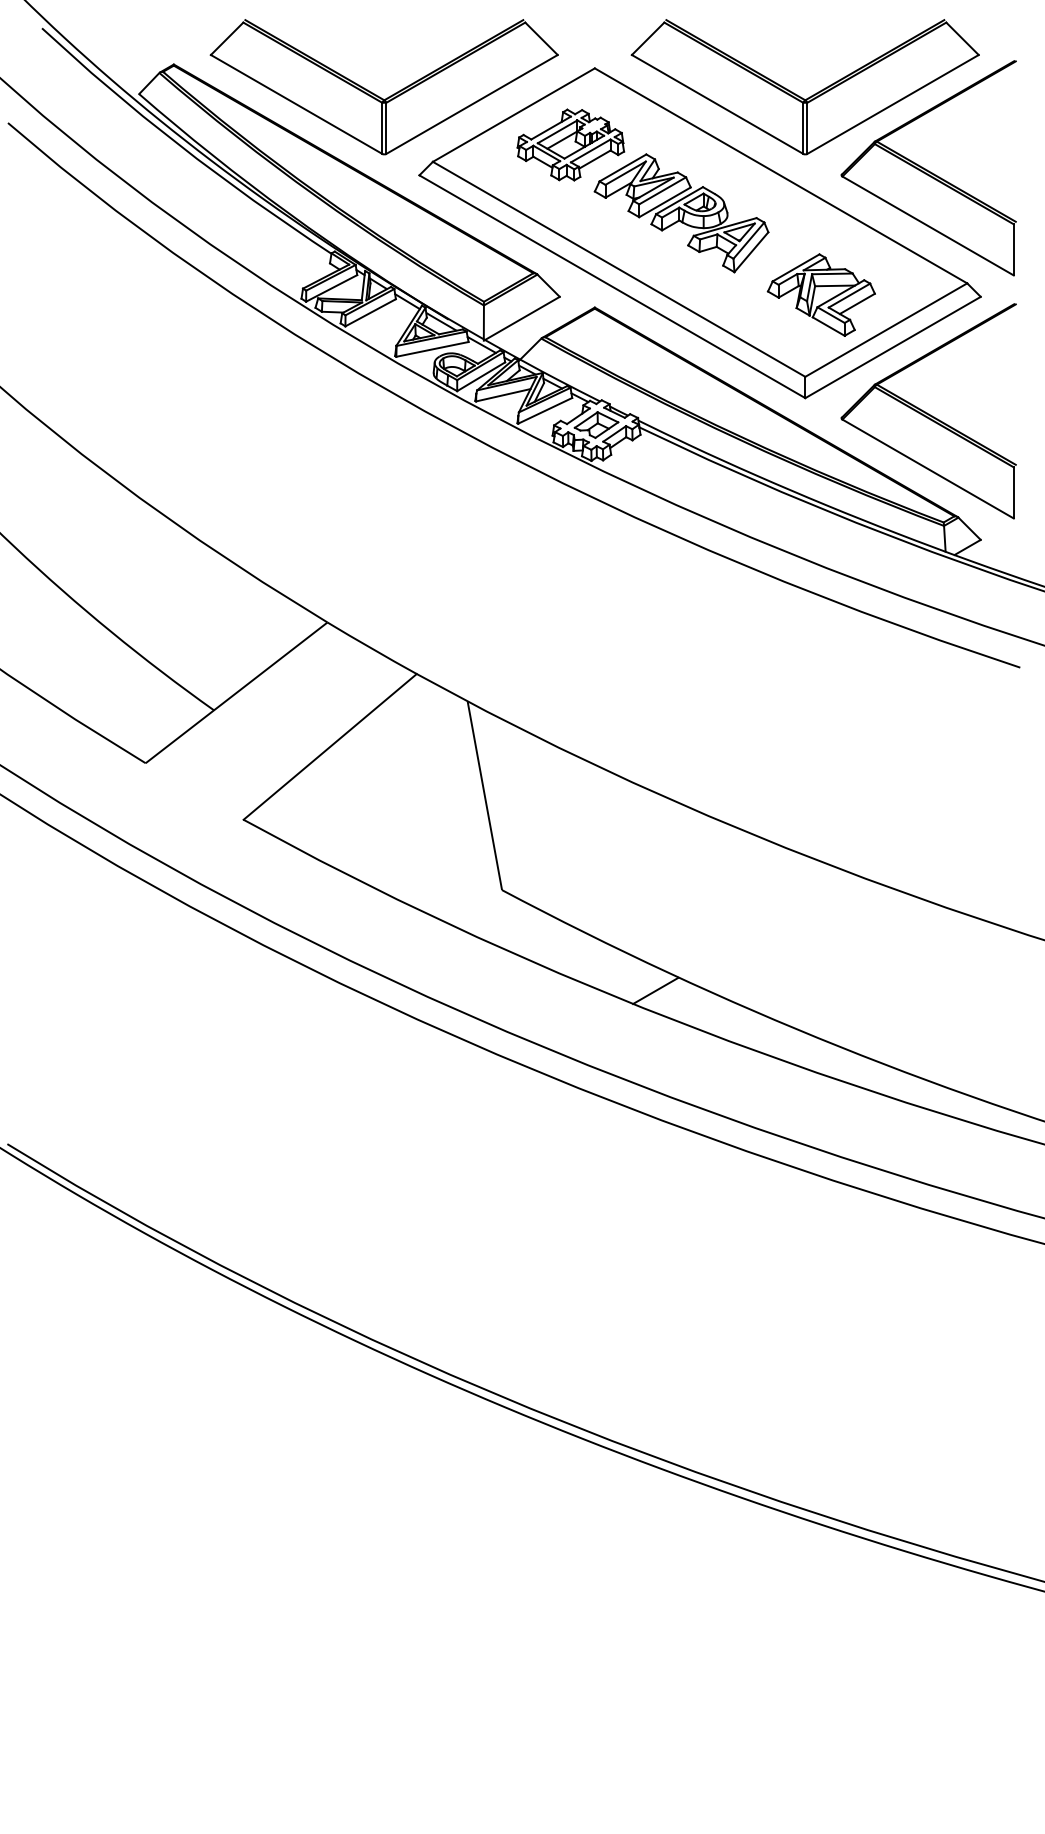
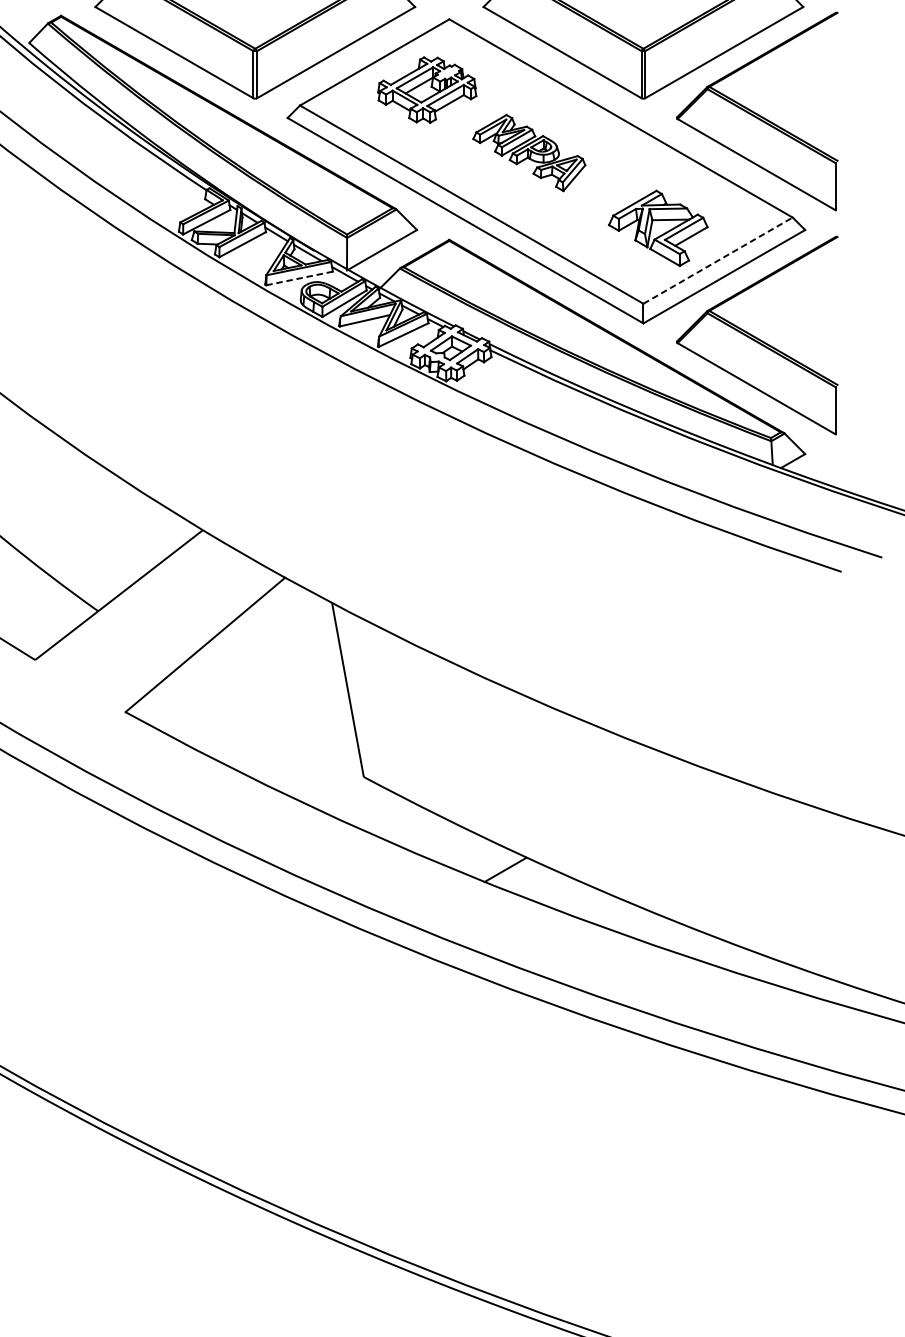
part: (681, 213) -> (529, 153), size x0.7
line: (886, 329) -> (718, 260), solid -> dashed
line: (432, 349) -> (299, 278), solid -> dashed

